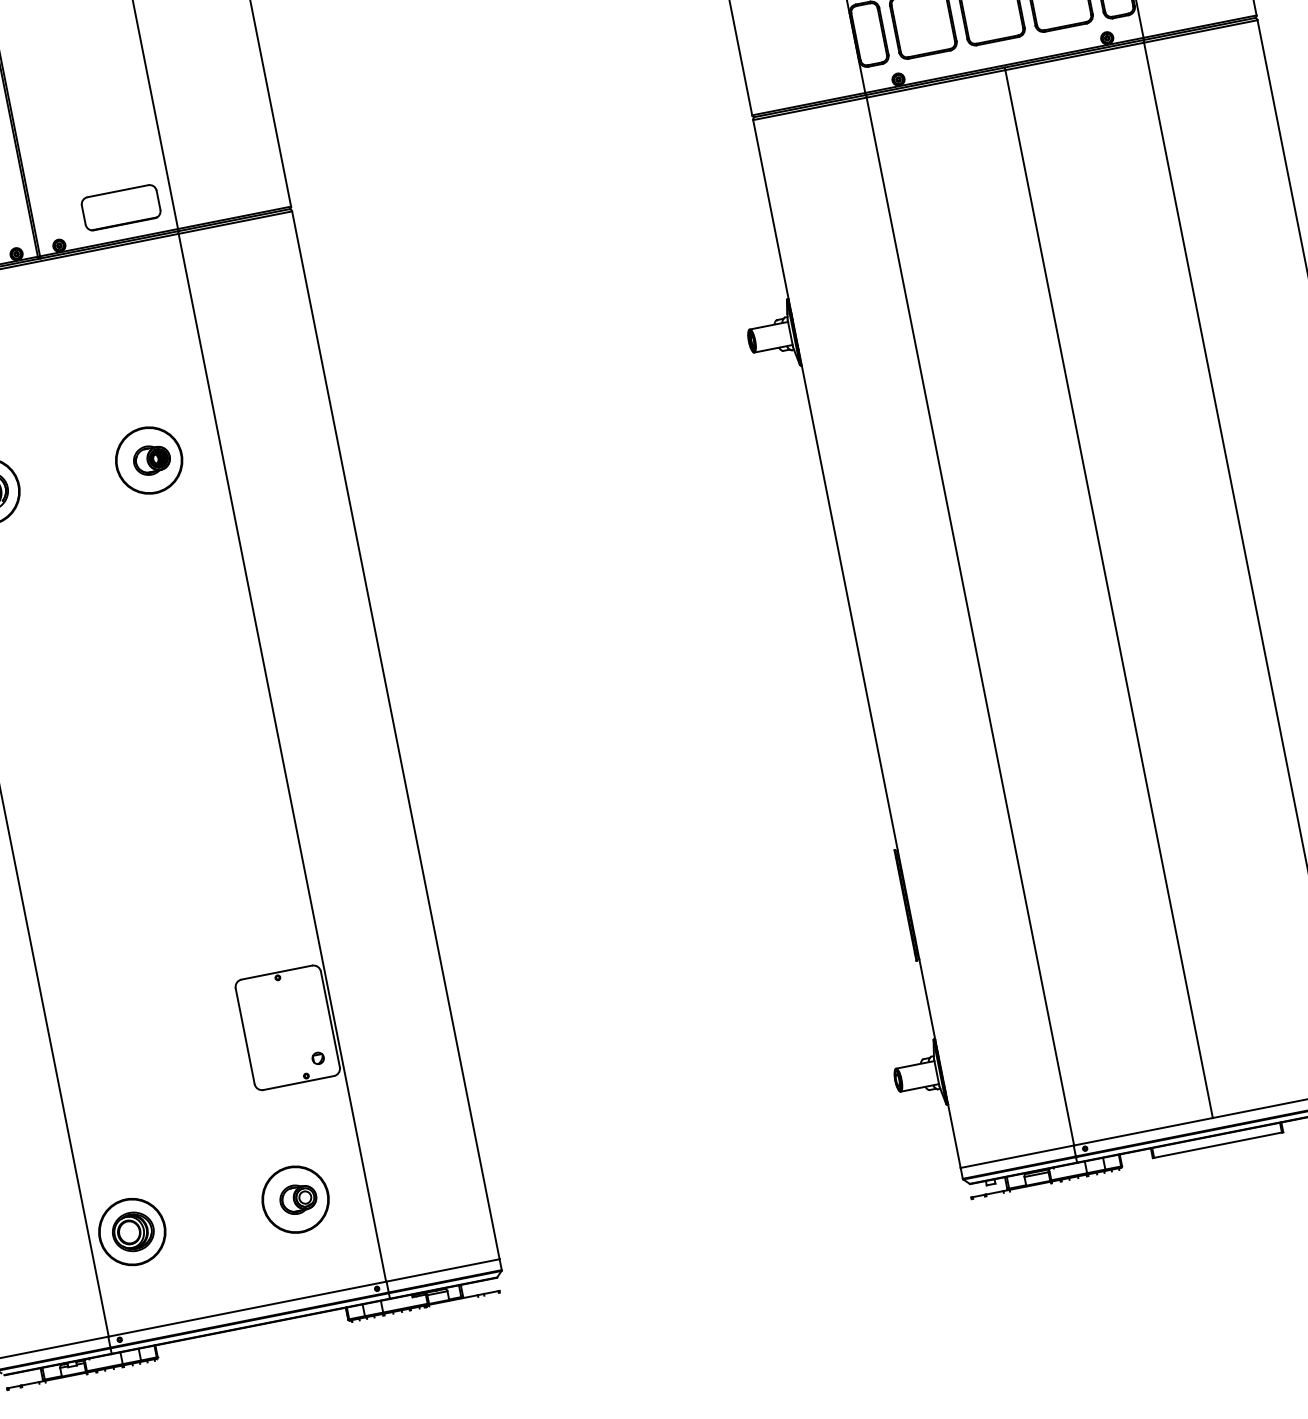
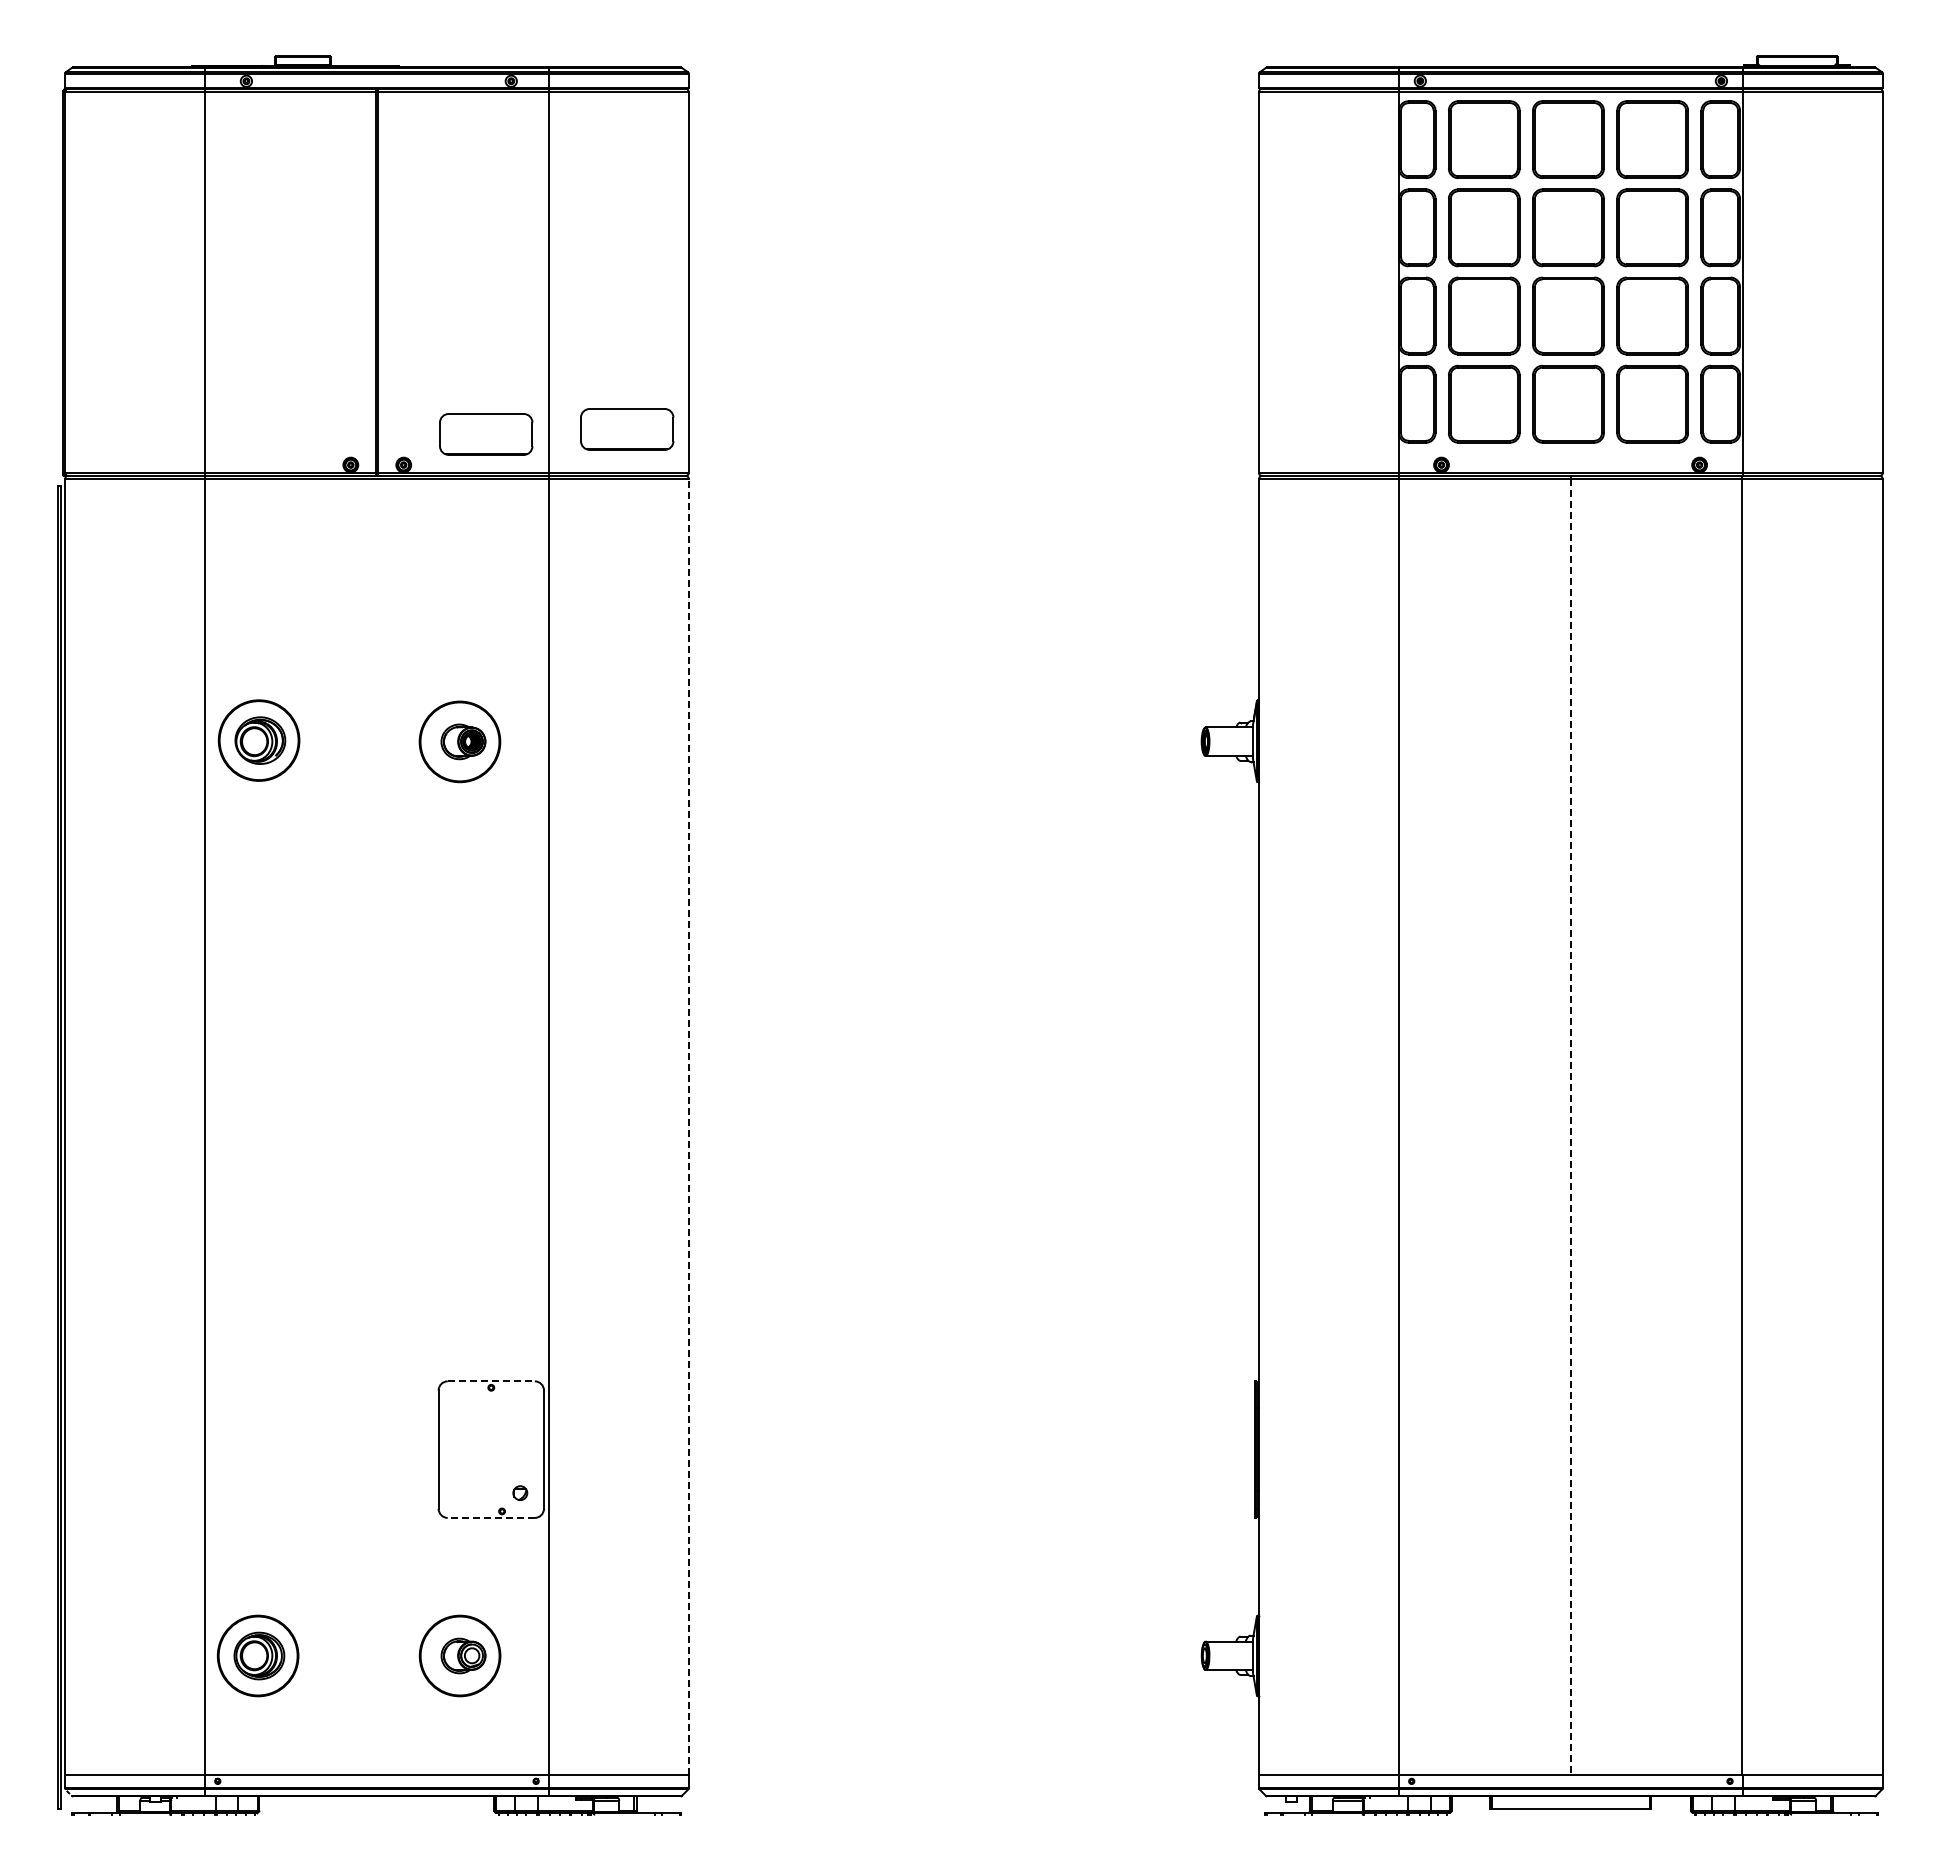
part: (234, 181) -> (627, 429), added
line: (1108, 594) -> (1570, 1127), solid -> dashed
line: (395, 735) -> (688, 1127), solid -> dashed
line: (277, 972) -> (491, 1381), solid -> dashed
line: (298, 1082) -> (491, 1517), solid -> dashed

